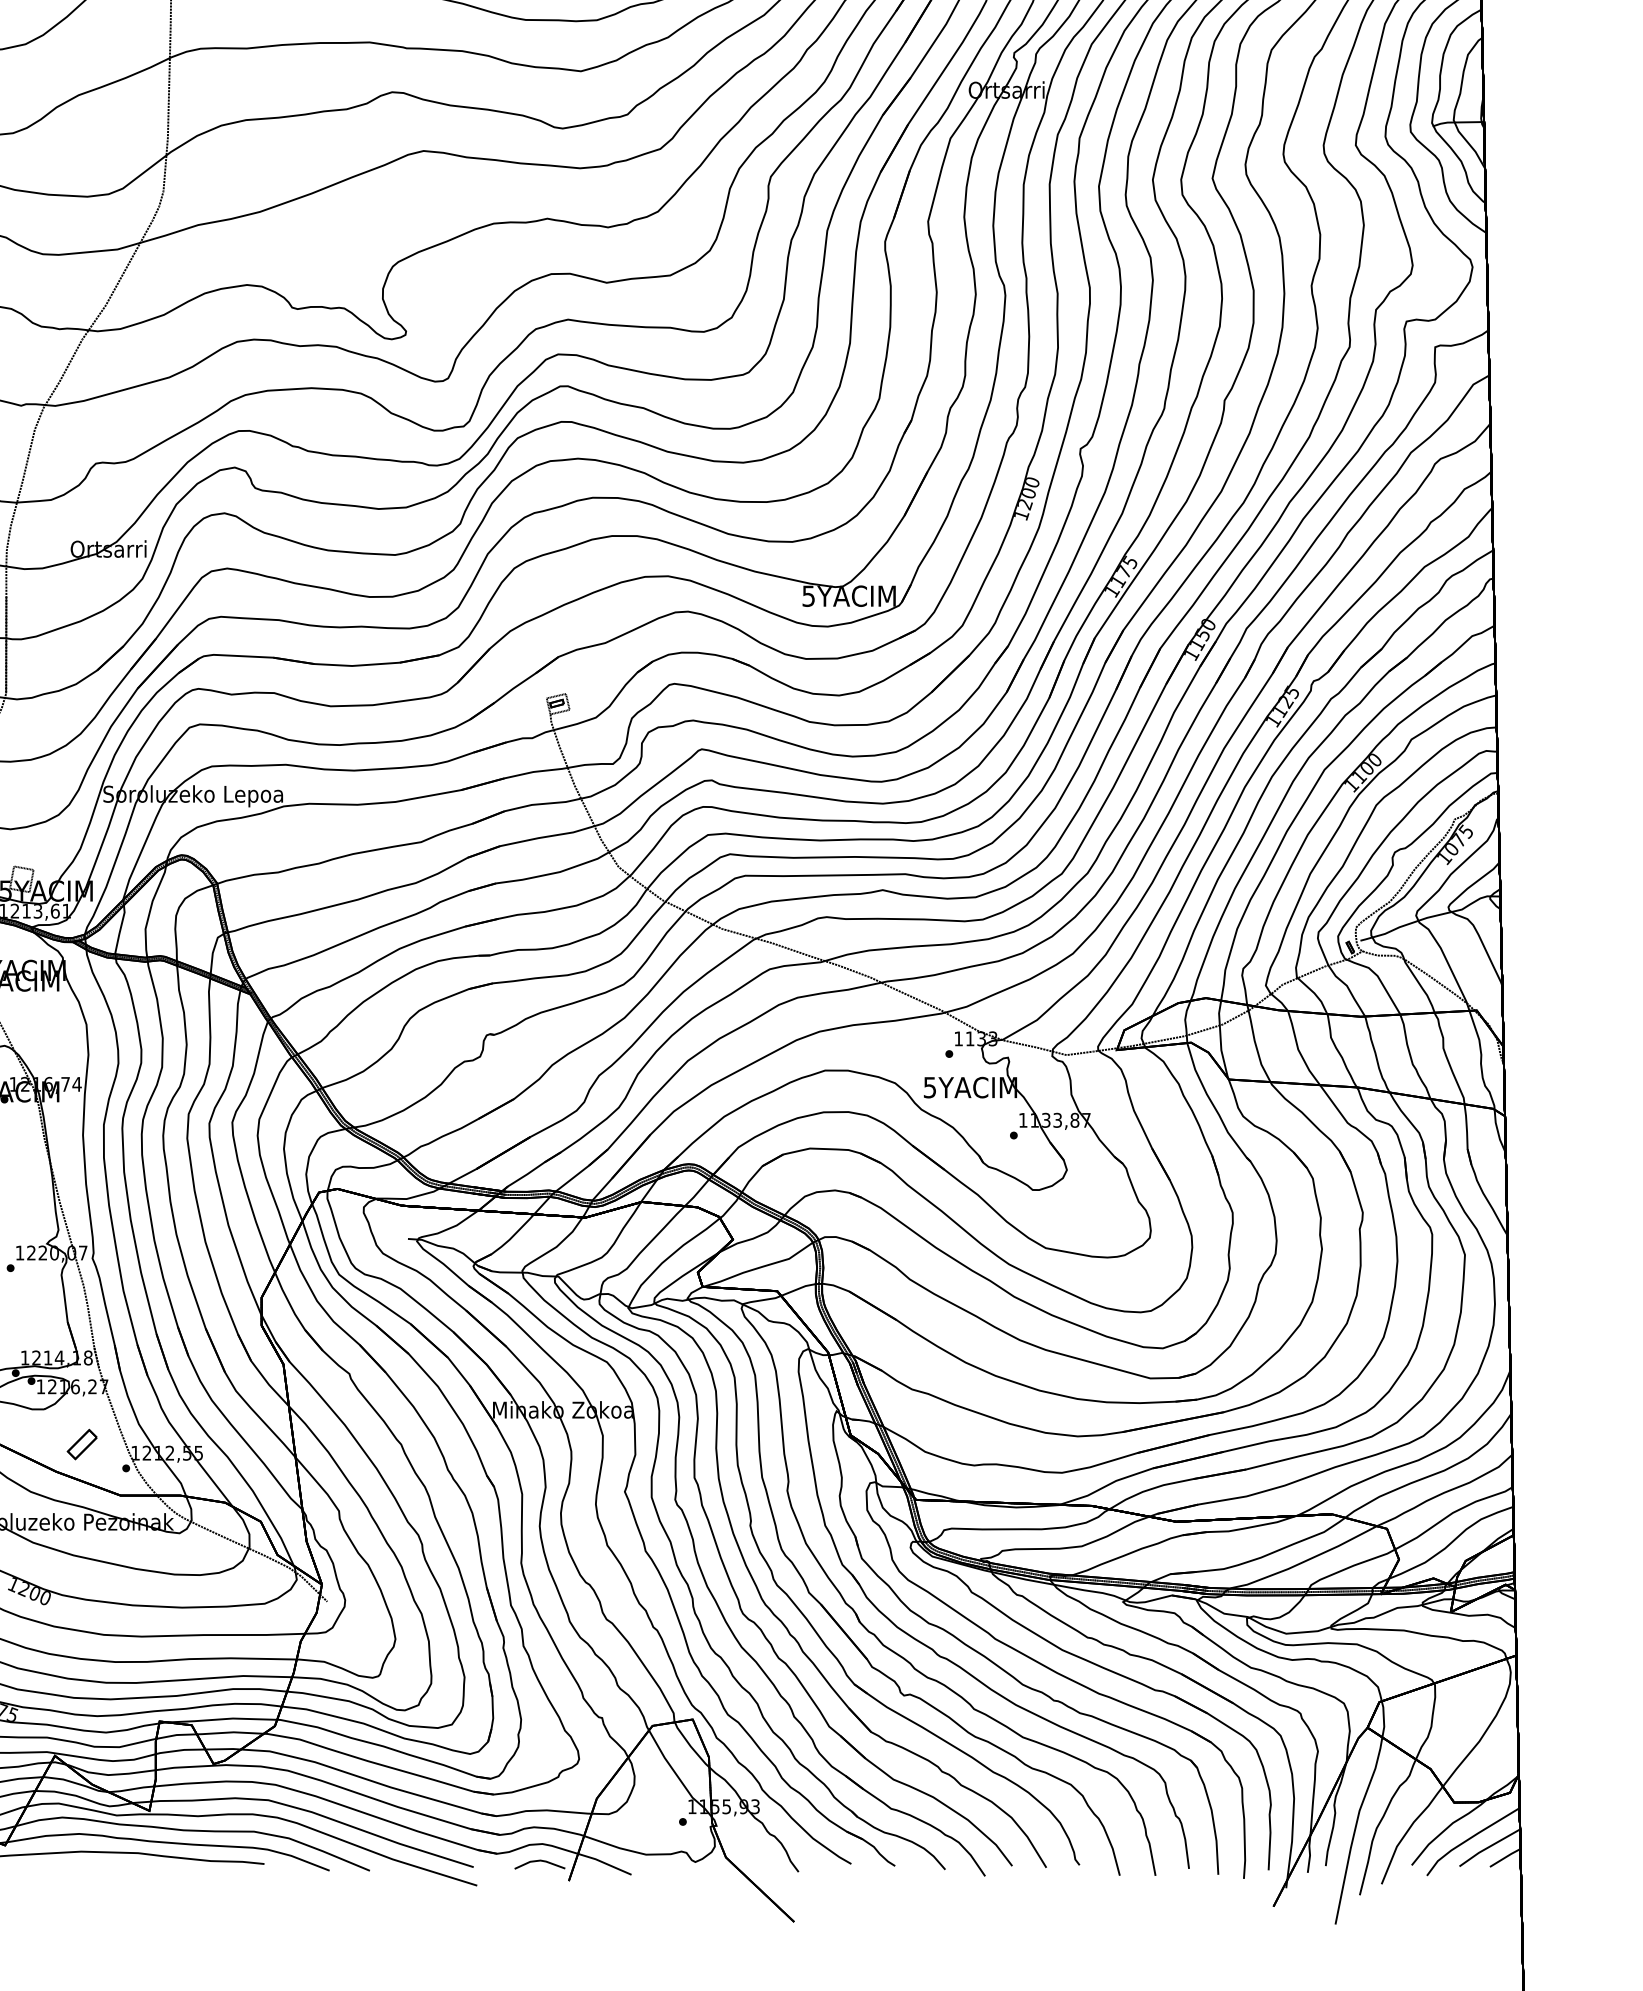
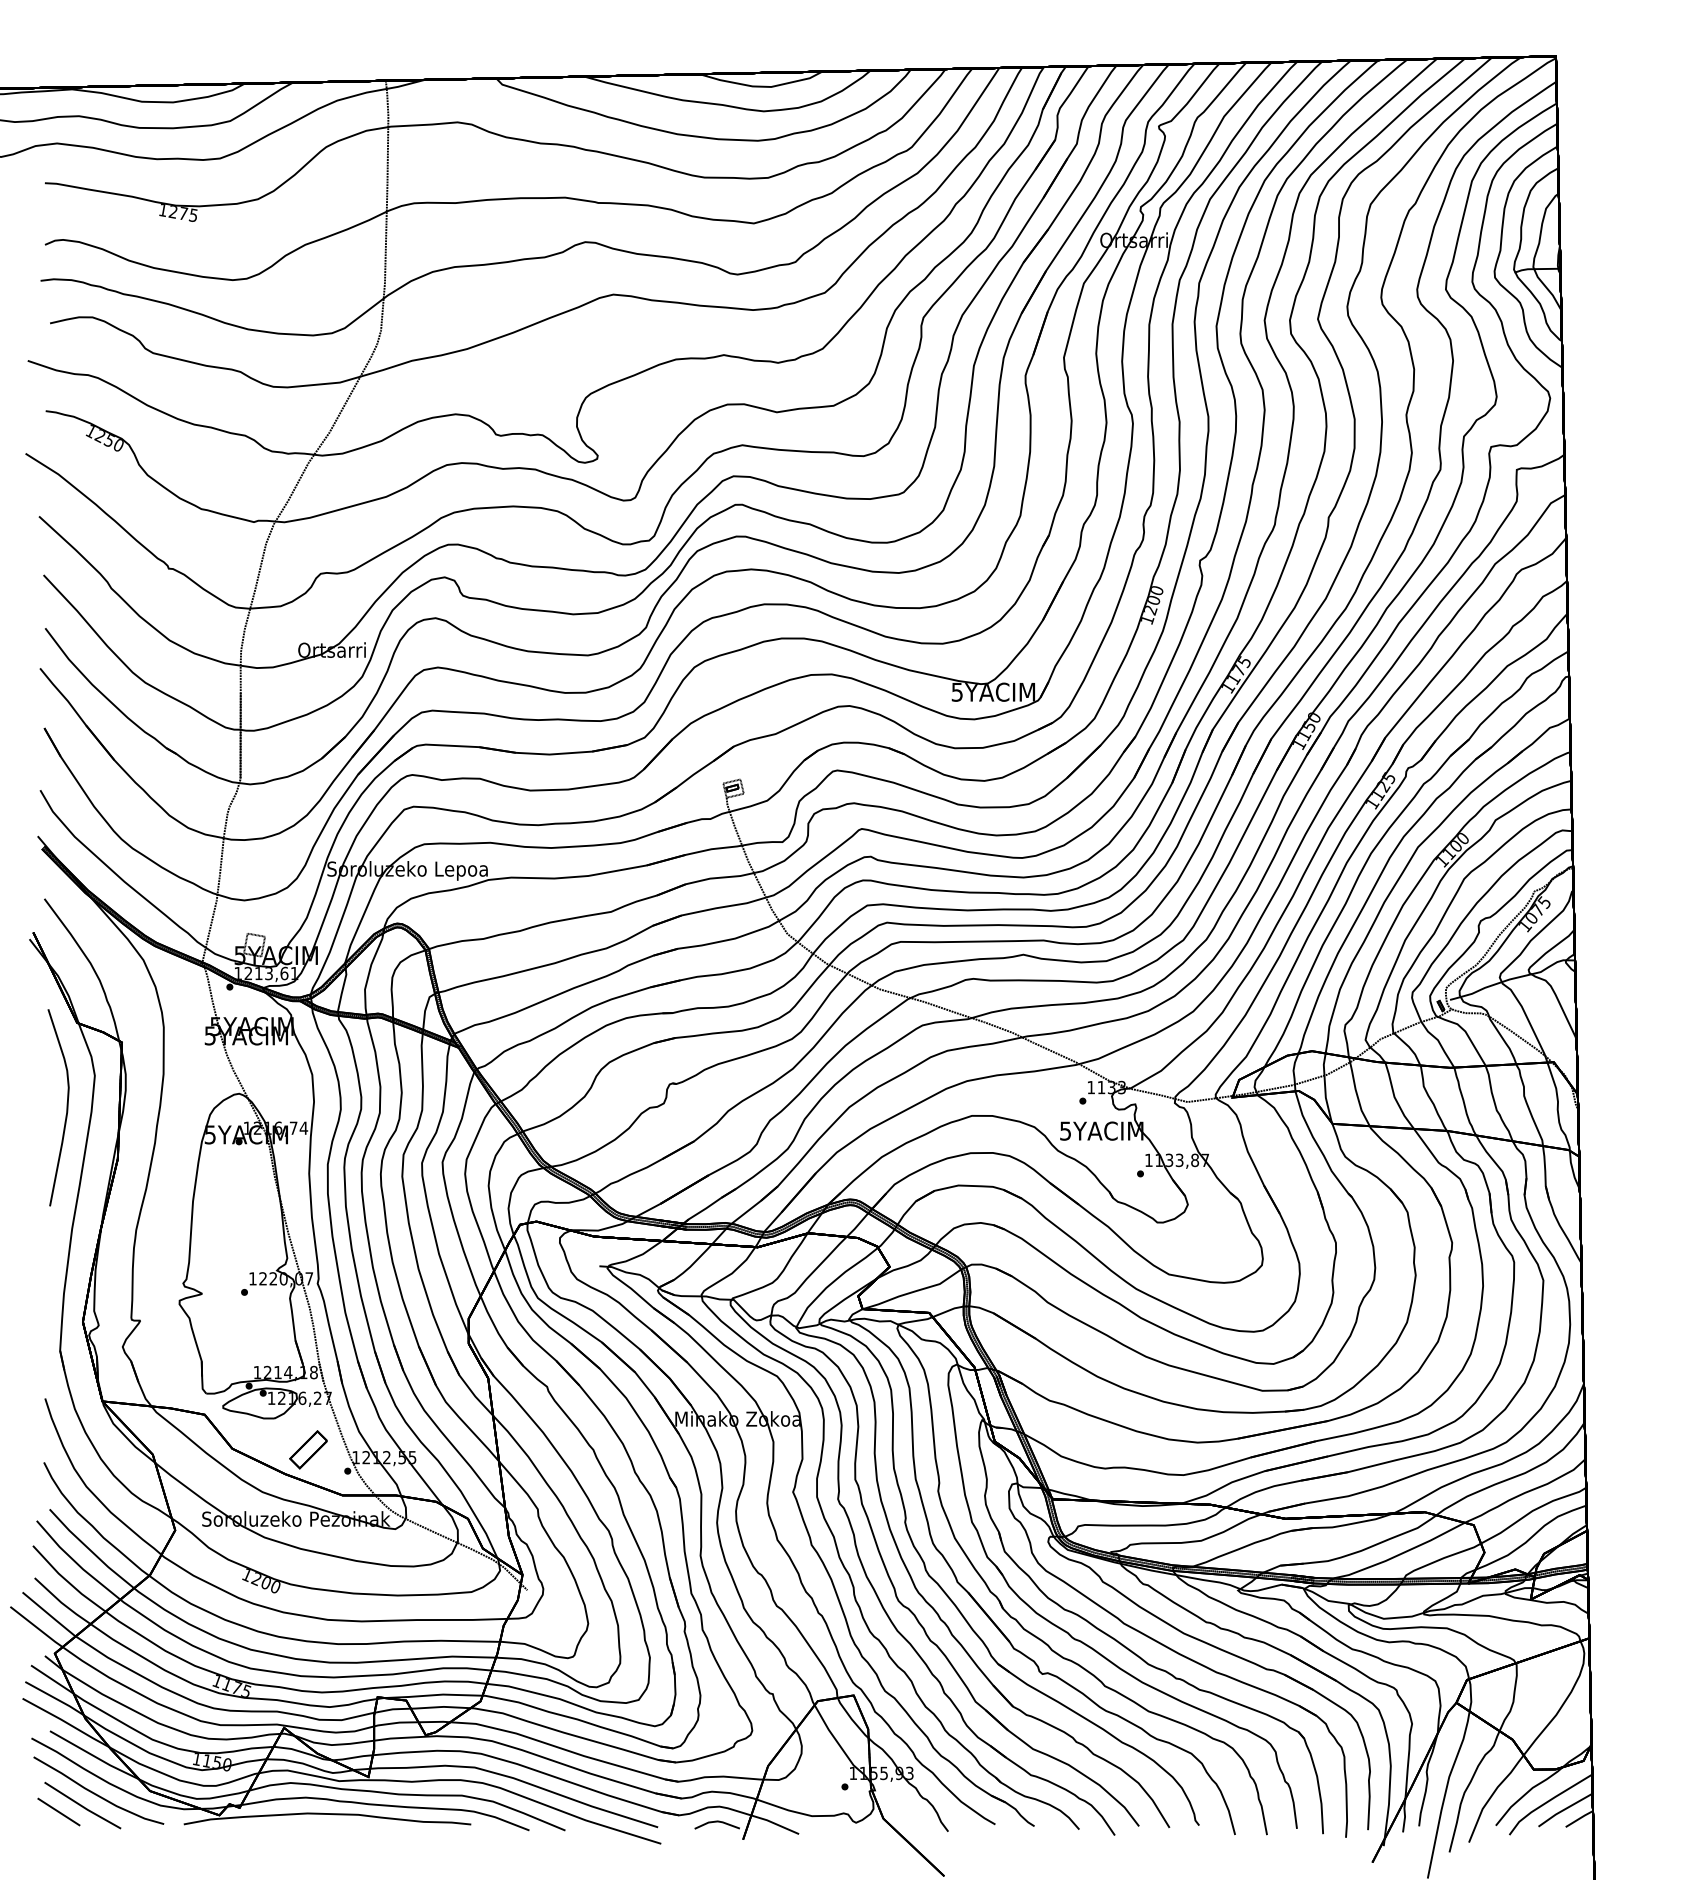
part: (82, 1444) -> (308, 1449), size x1.43

